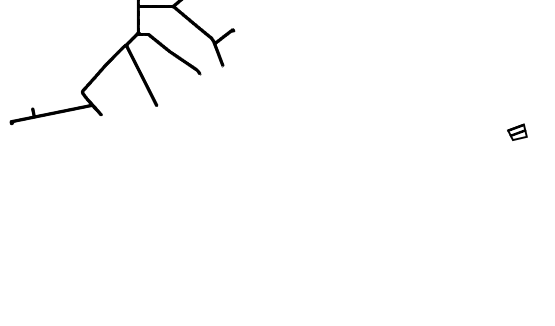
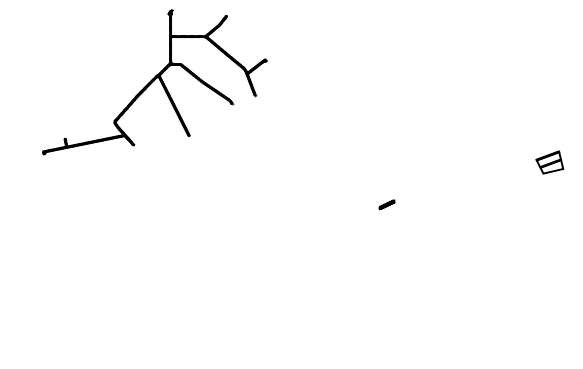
part: (517, 132) -> (549, 162), size x1.43
part: (354, 174) -> (386, 204), added

